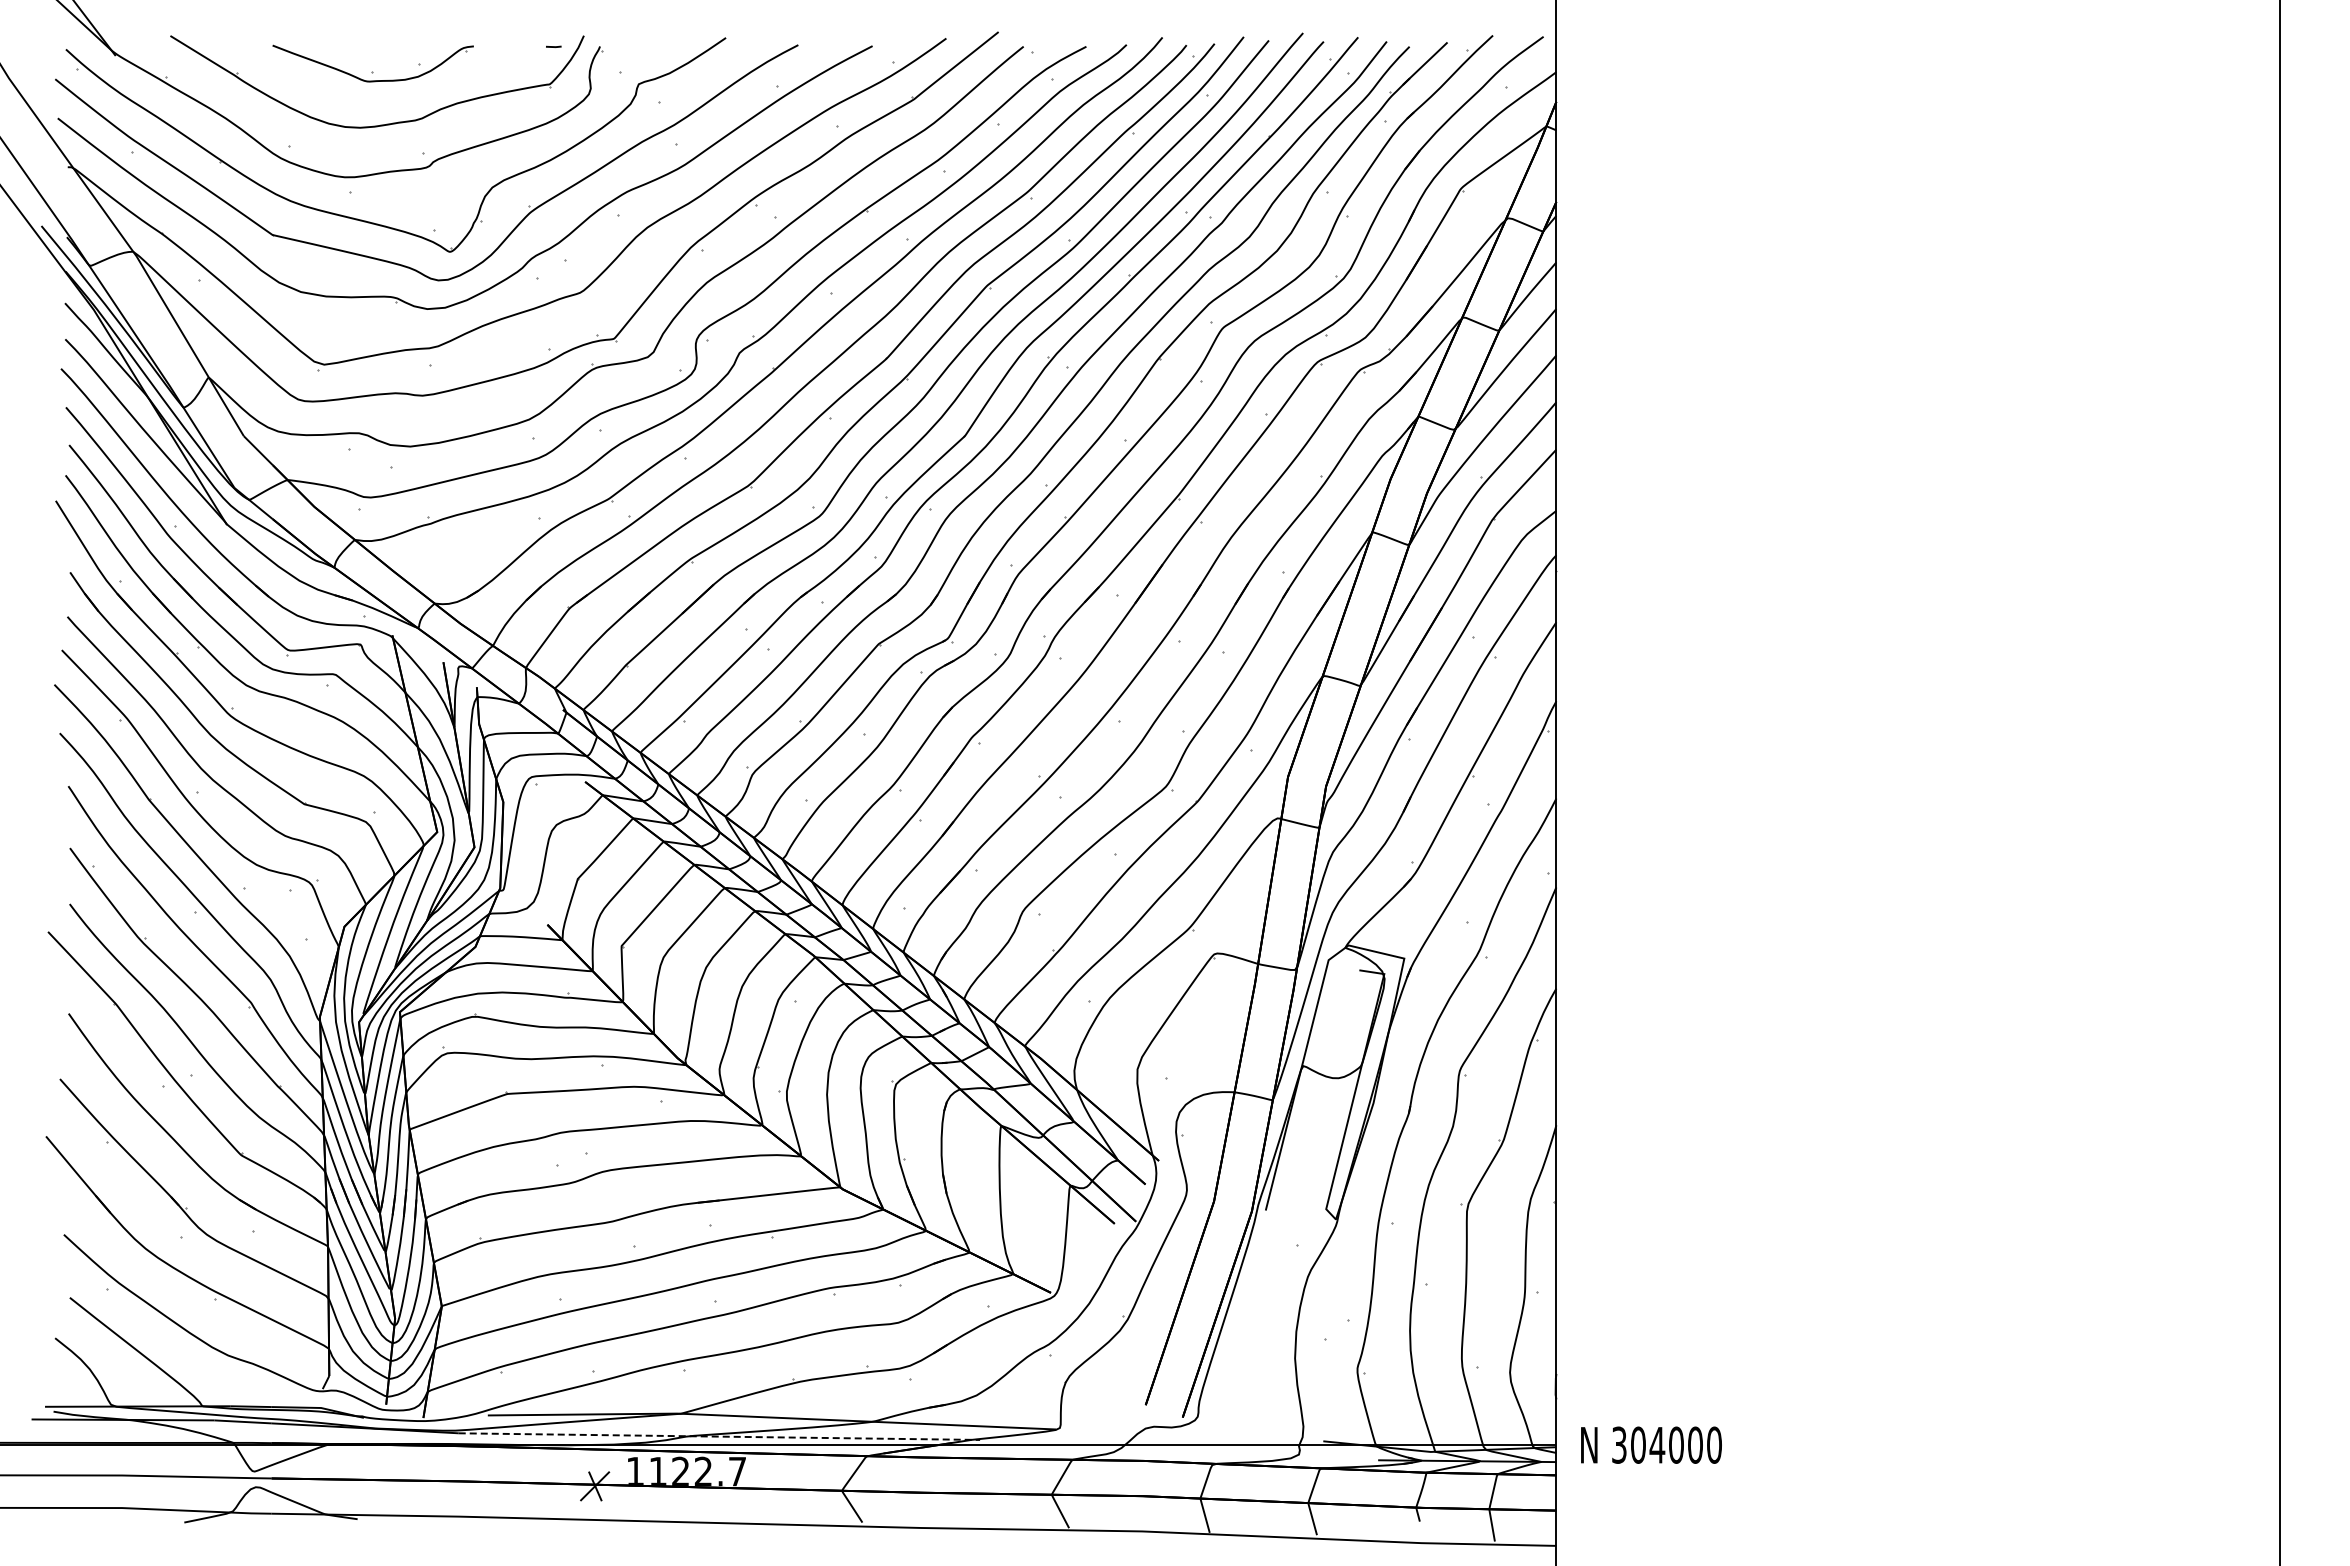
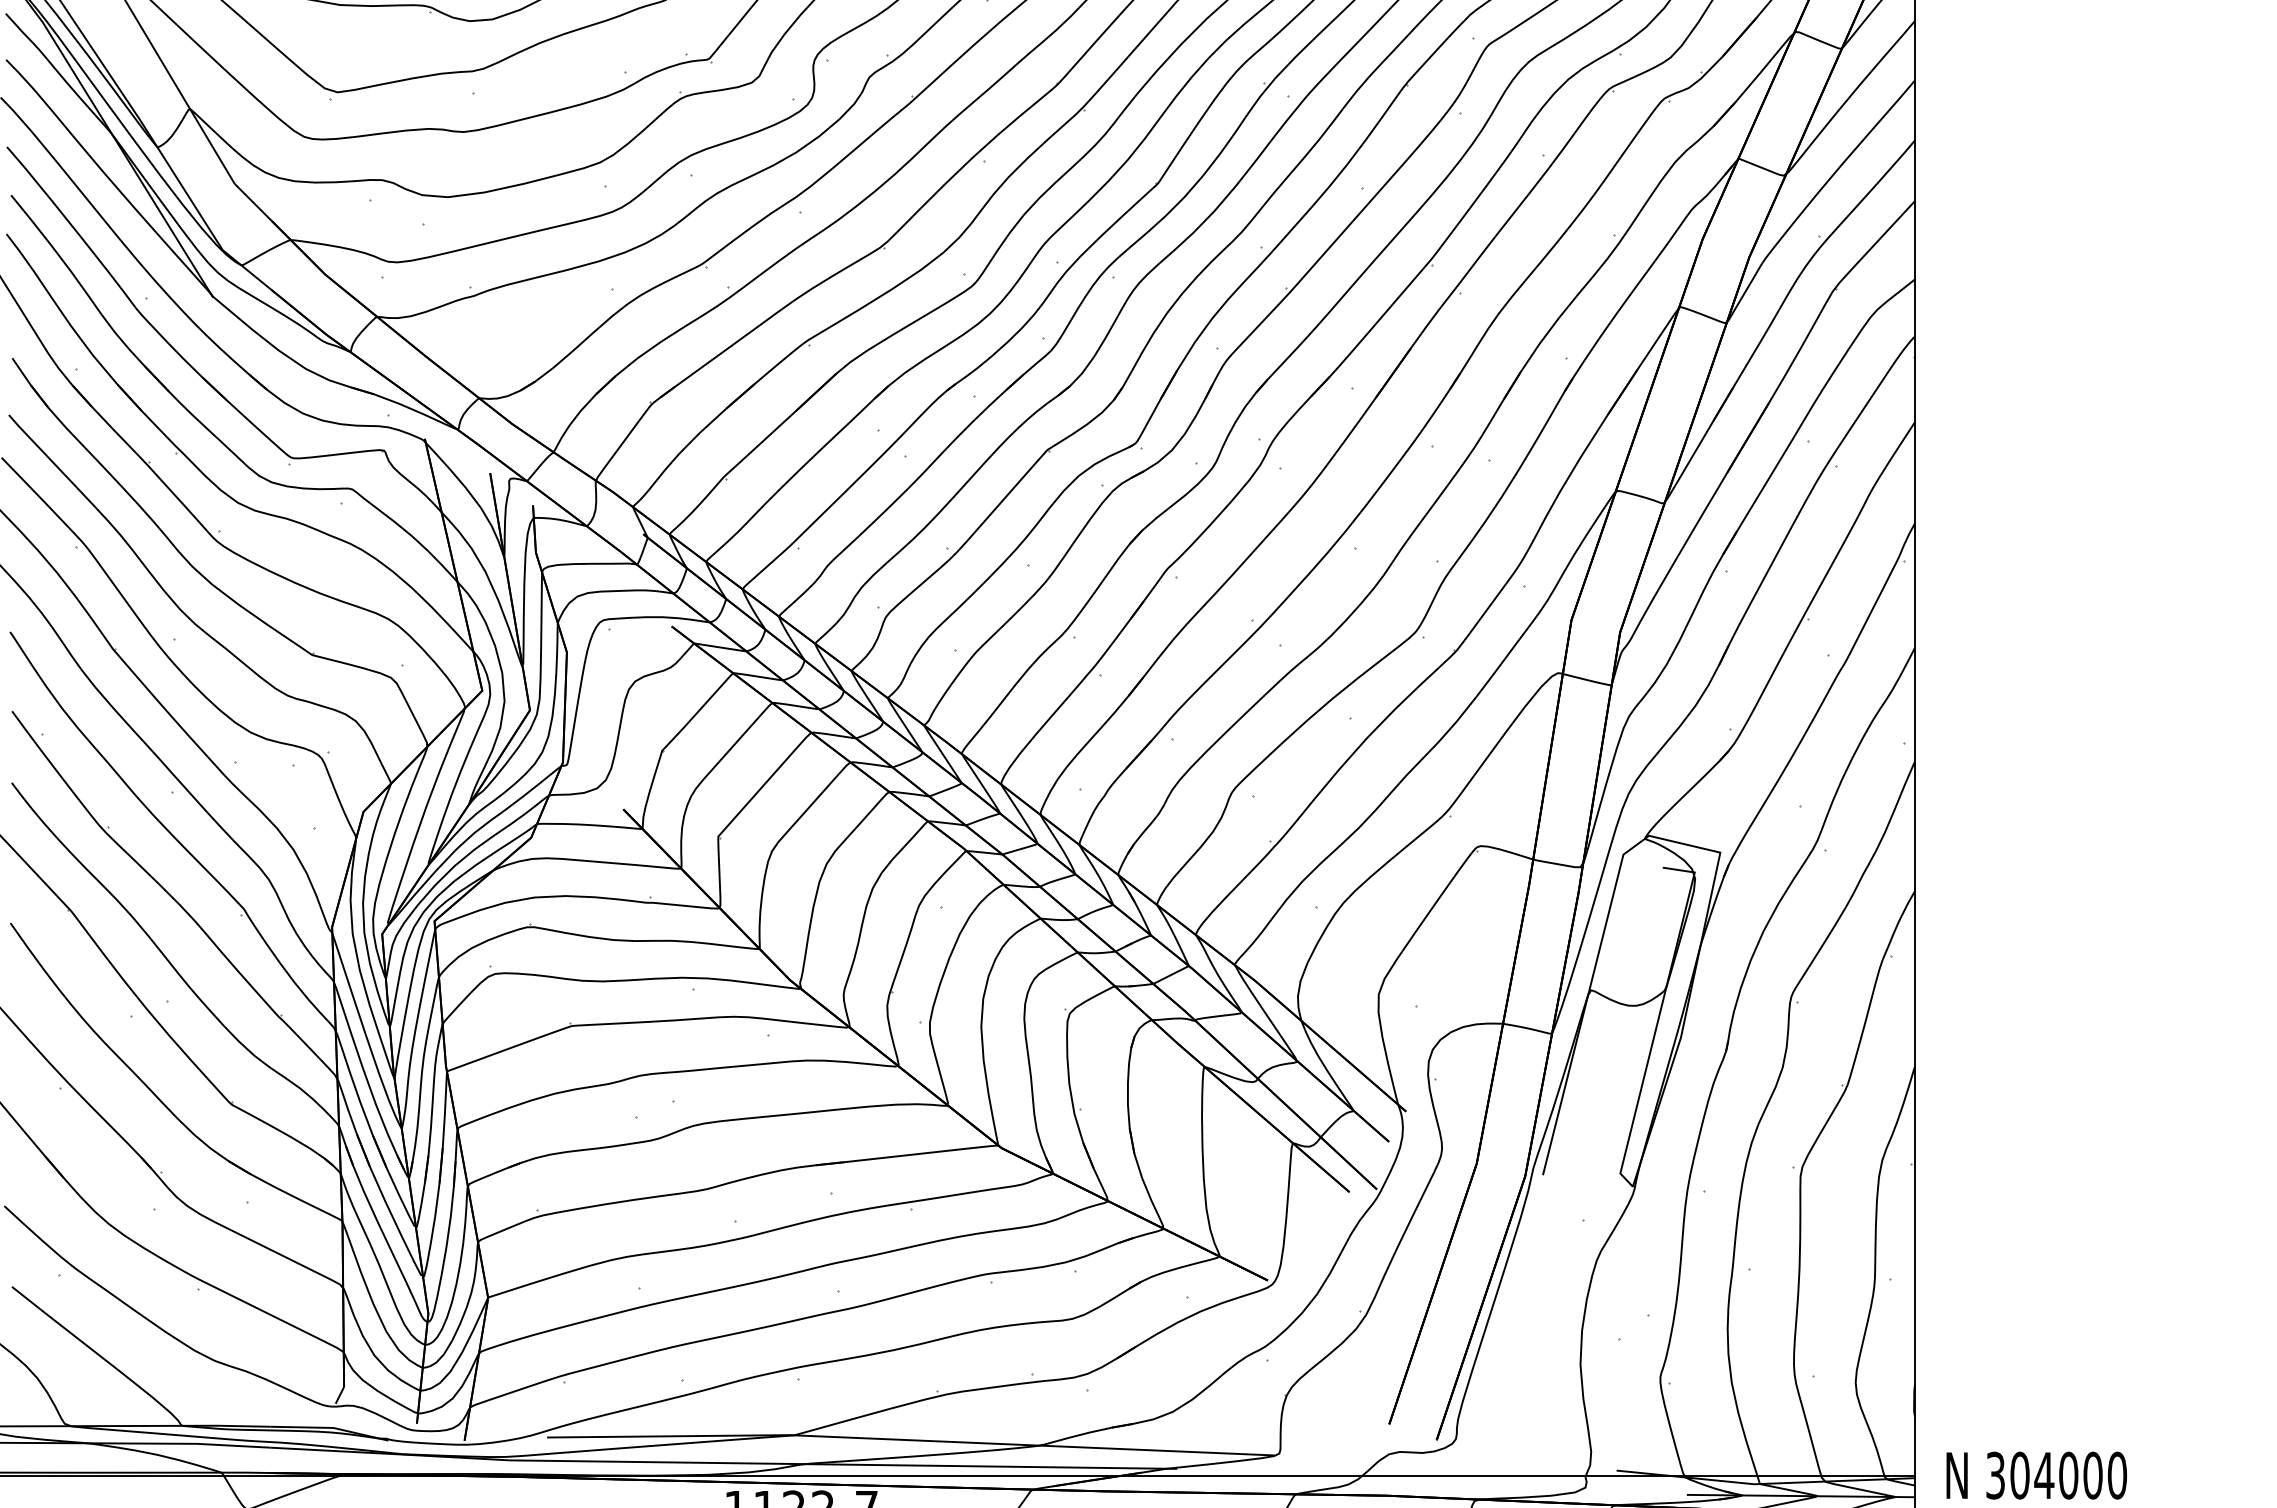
line: (719, 1436) -> (843, 1464), dashed -> solid

